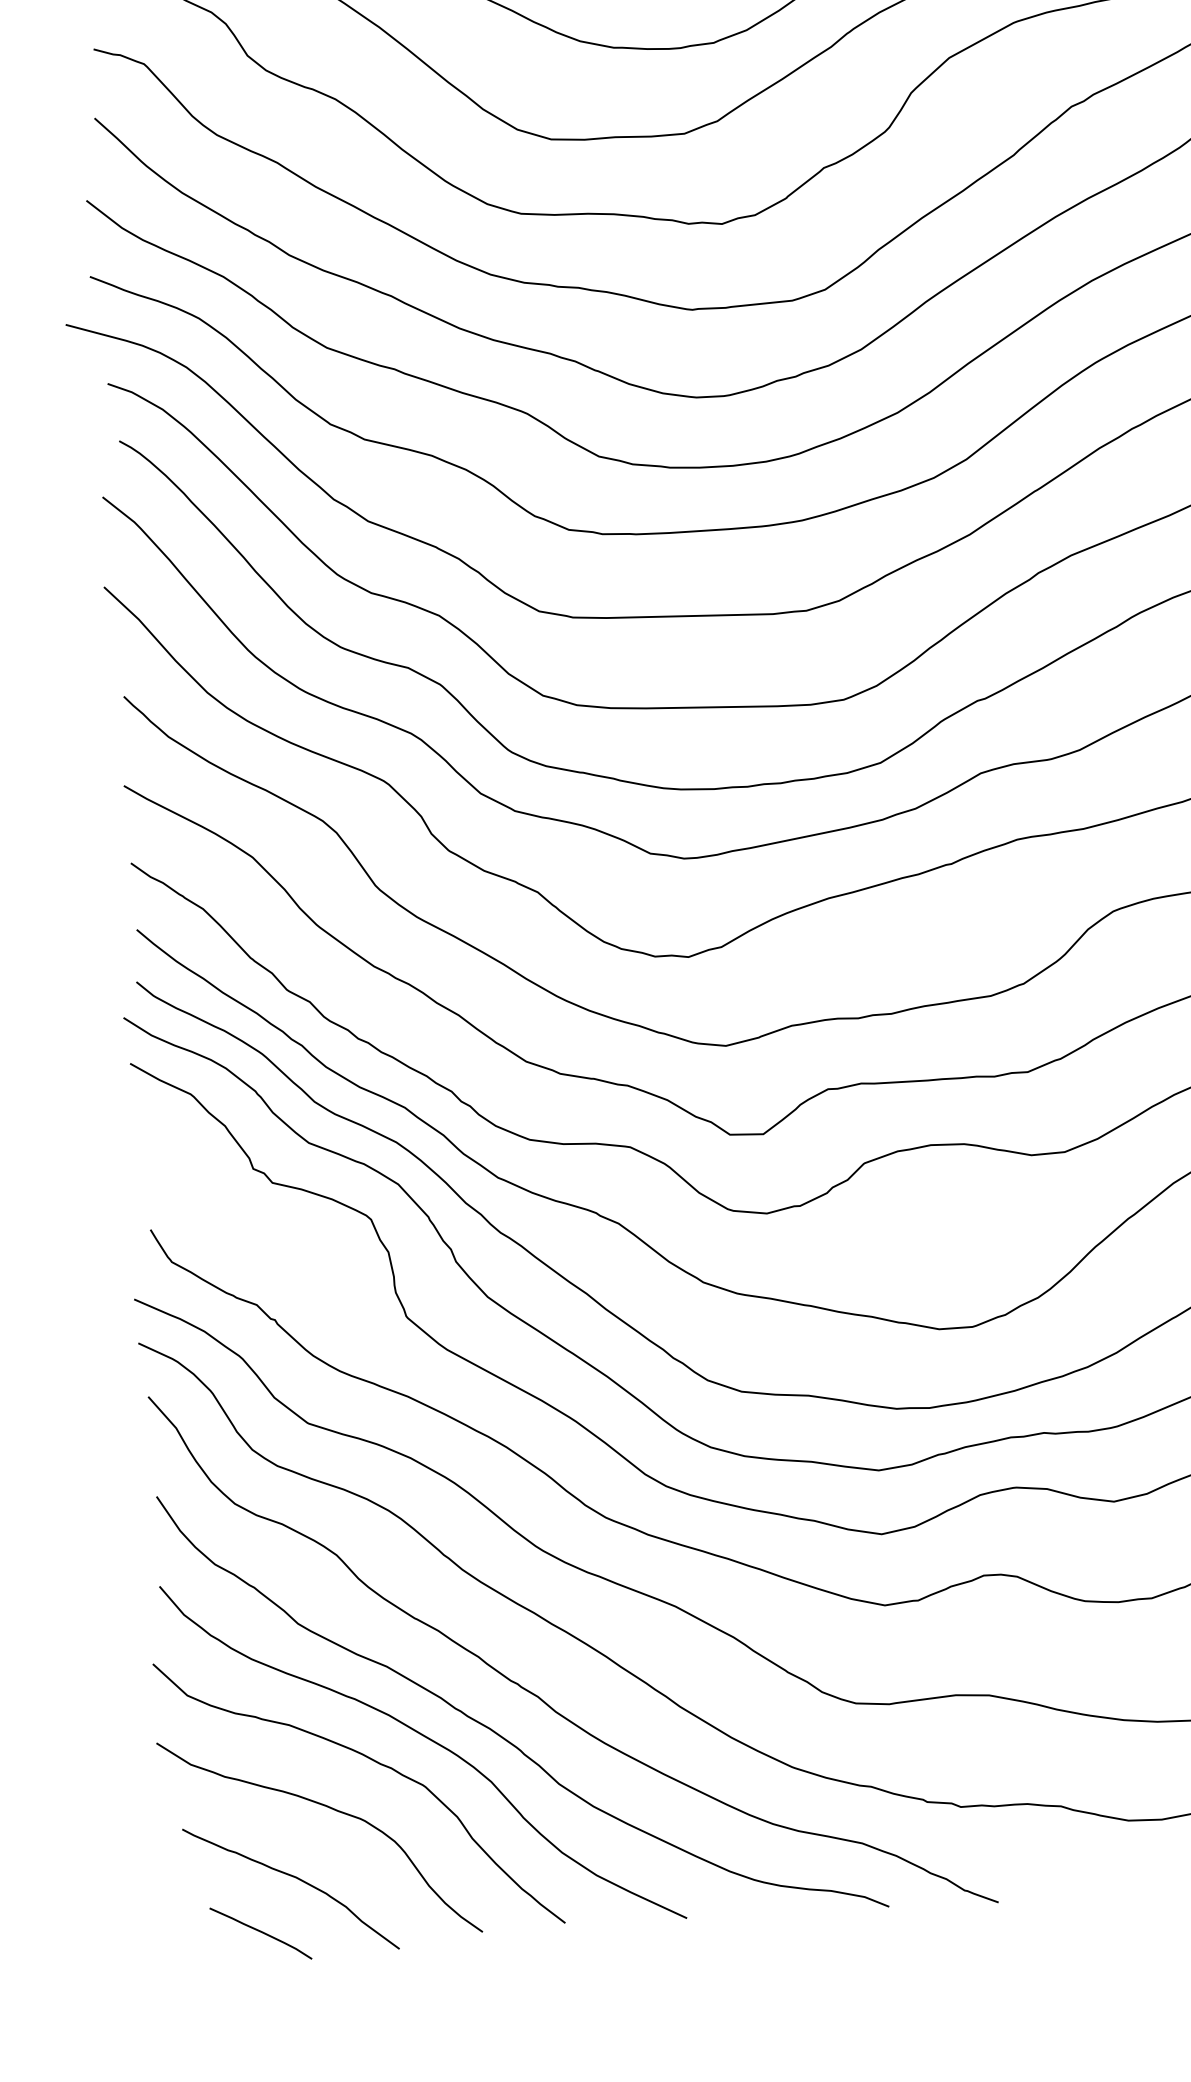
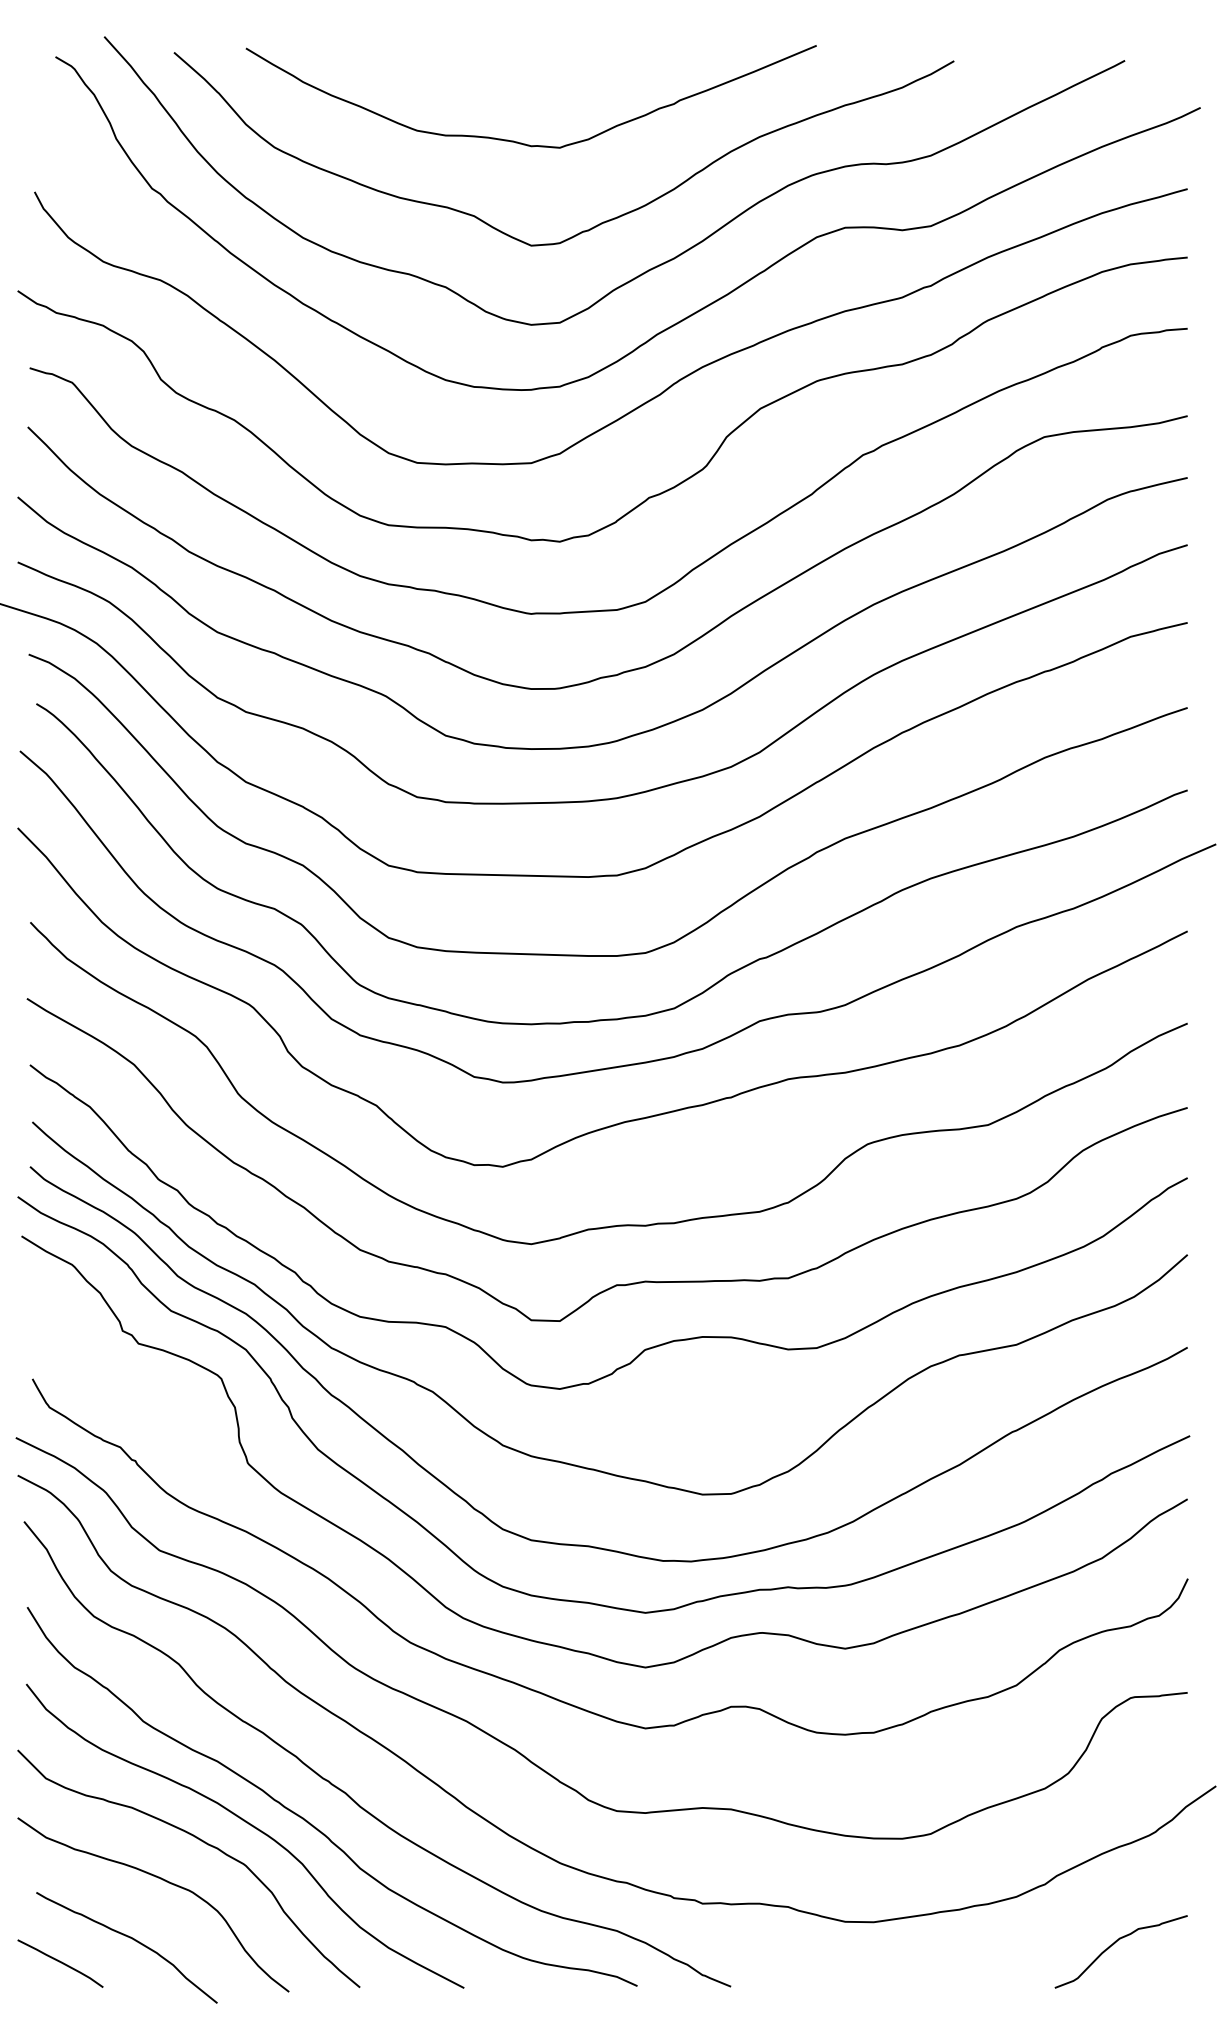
curve: (260, 1932) -> (60, 1962), moved

